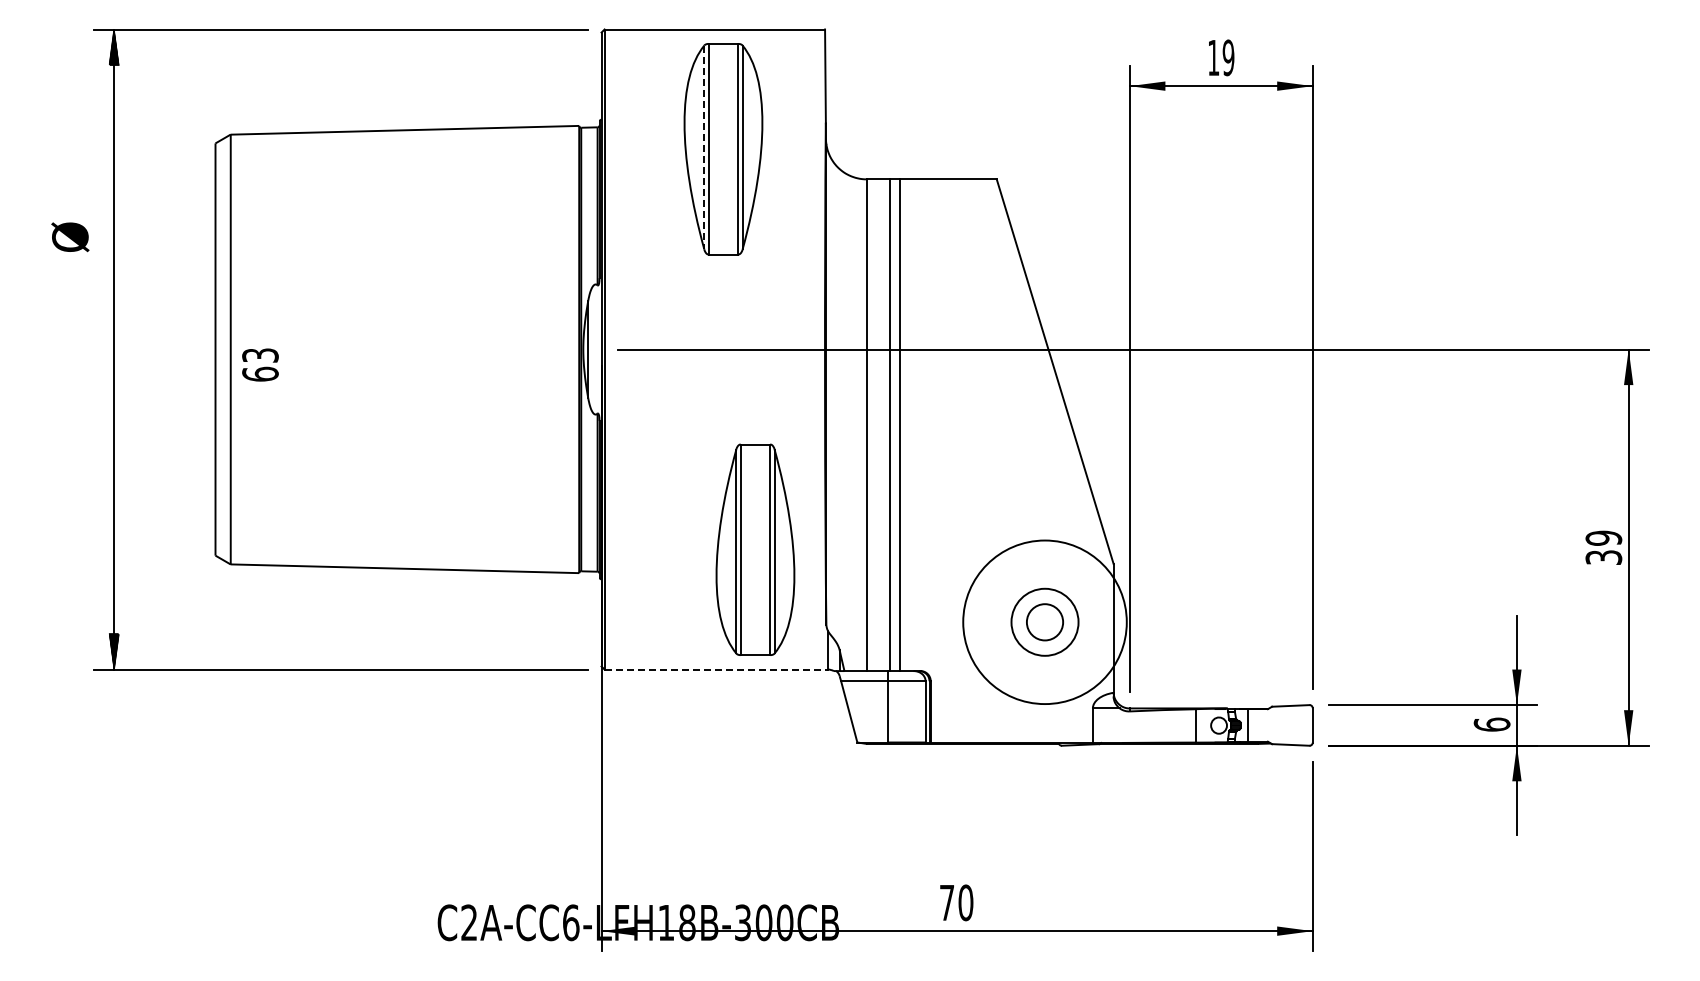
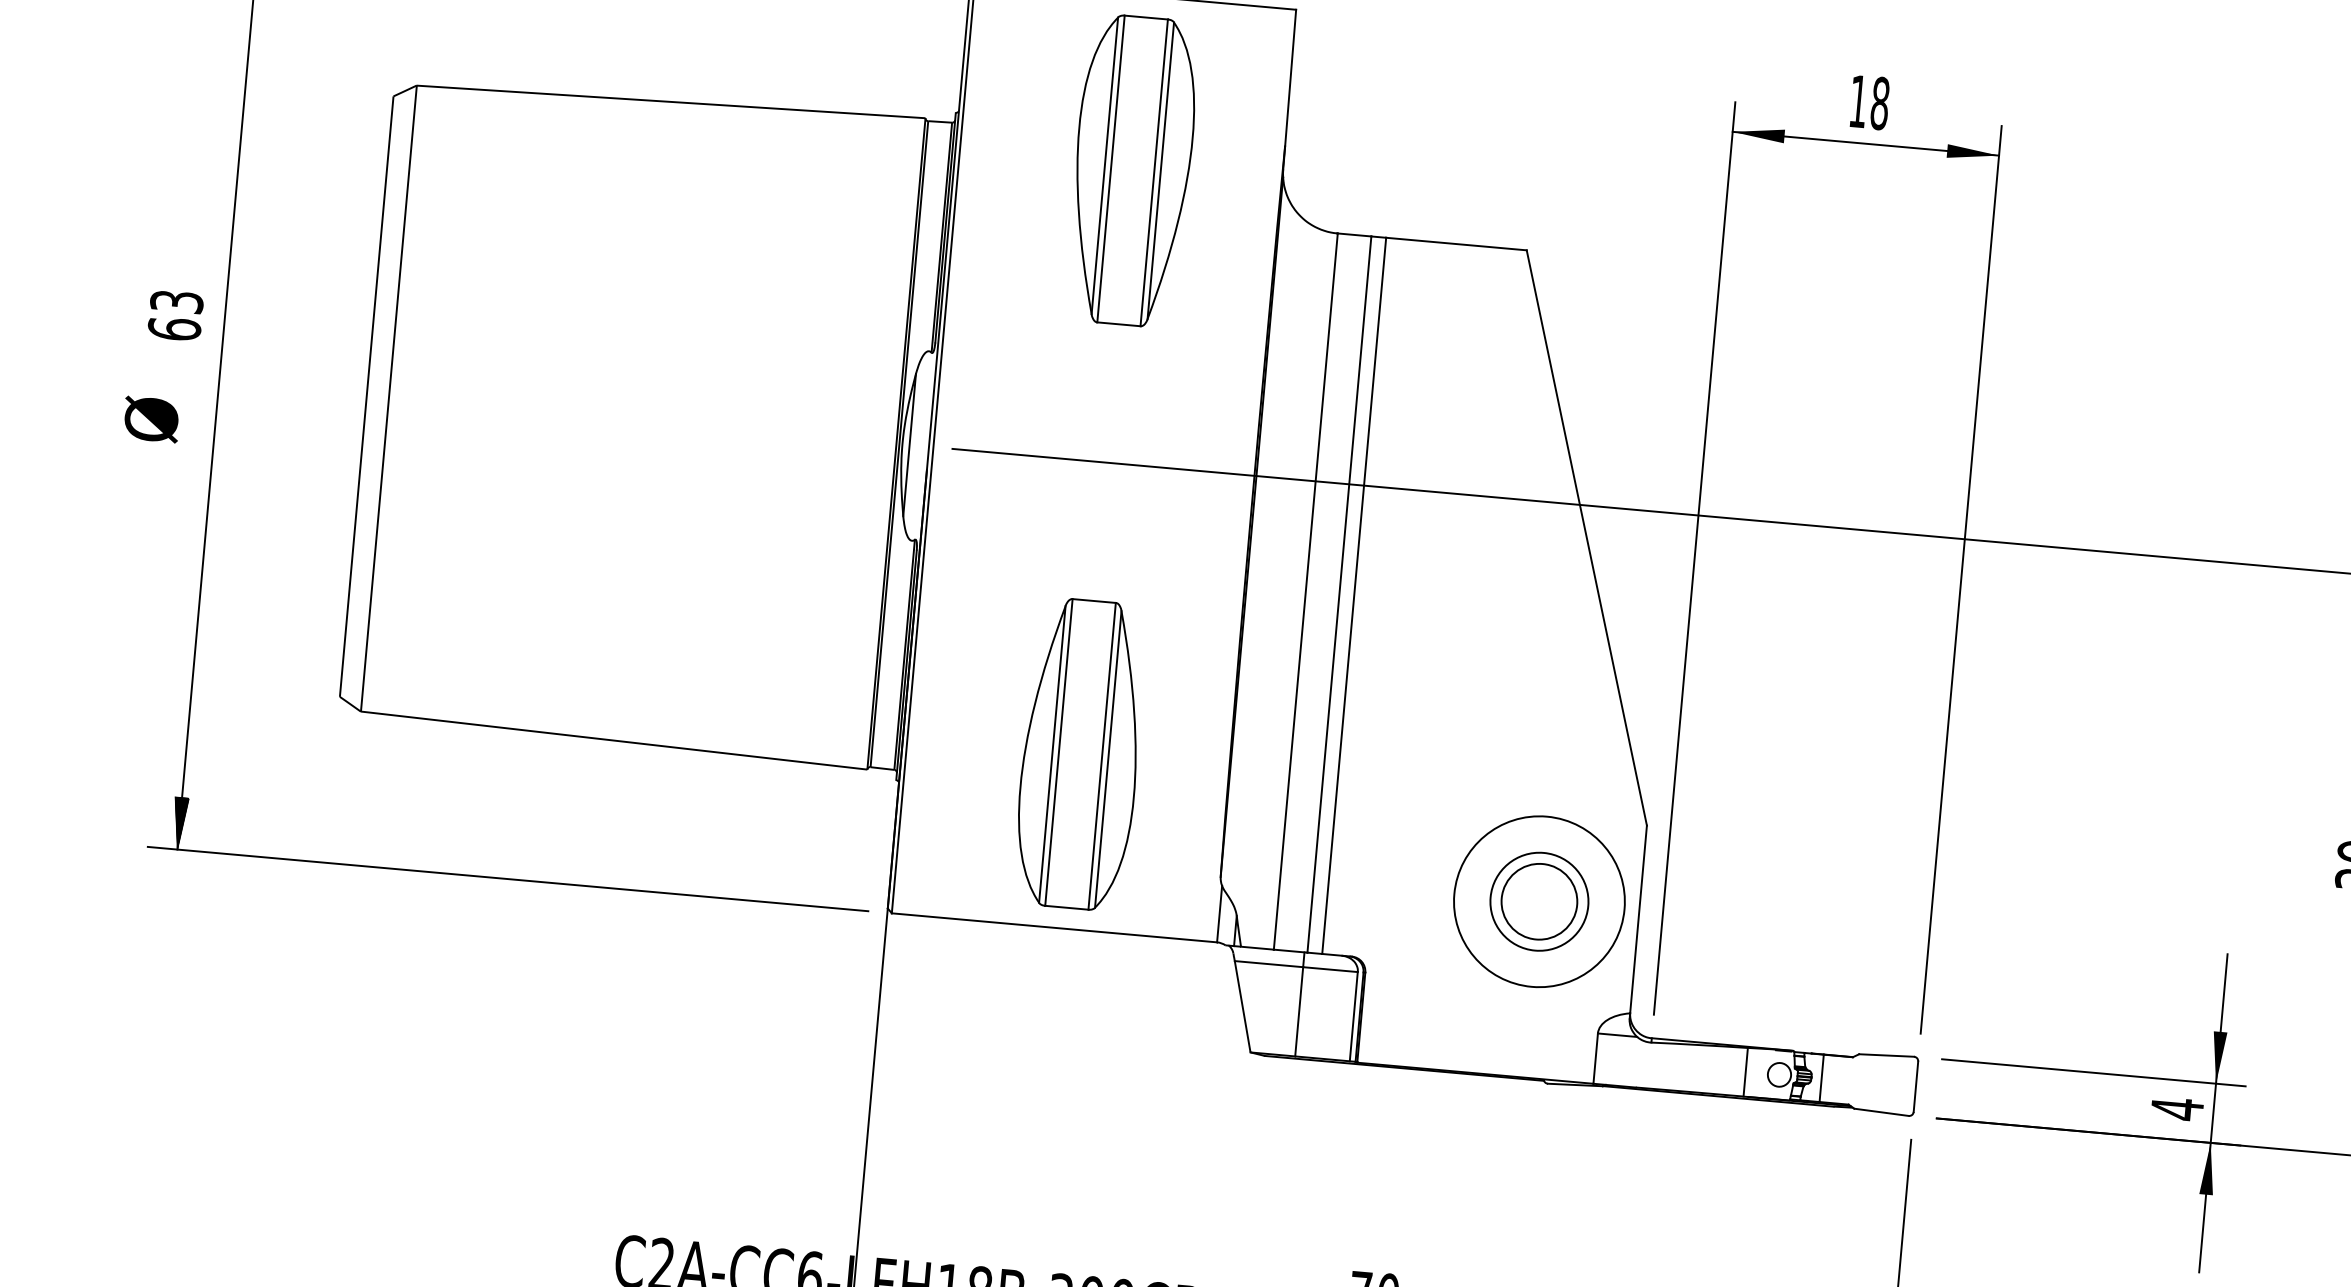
text: (1228, 57) -> (1880, 102), 19 -> 18
line: (704, 147) -> (1105, 165), dashed -> solid
text: (70, 237) -> (151, 419), moved
text: (260, 364) -> (175, 314), moved
part: (755, 549) -> (1080, 753), moved
circle: (1044, 621) -> (1538, 900), size x0.71
circle: (1044, 622) -> (1538, 901), size x1.43
line: (716, 669) -> (1054, 927), dashed -> solid
text: (1491, 724) -> (2176, 1108), 6 -> 4

